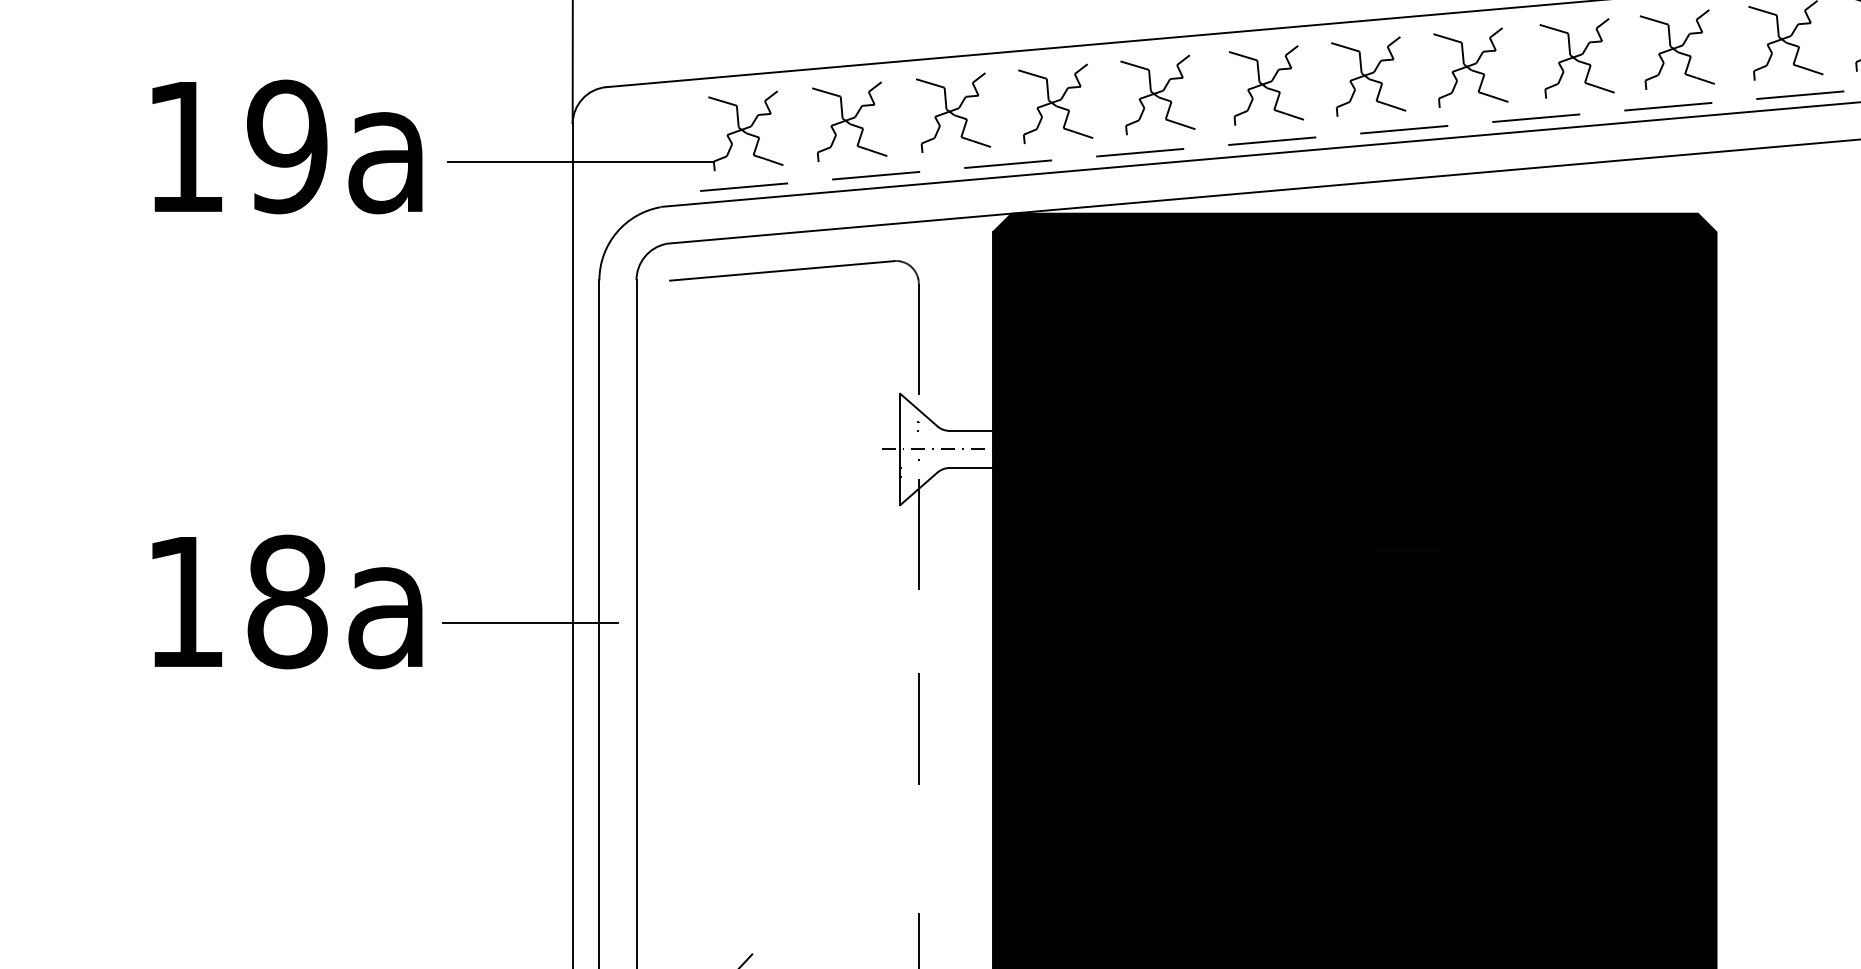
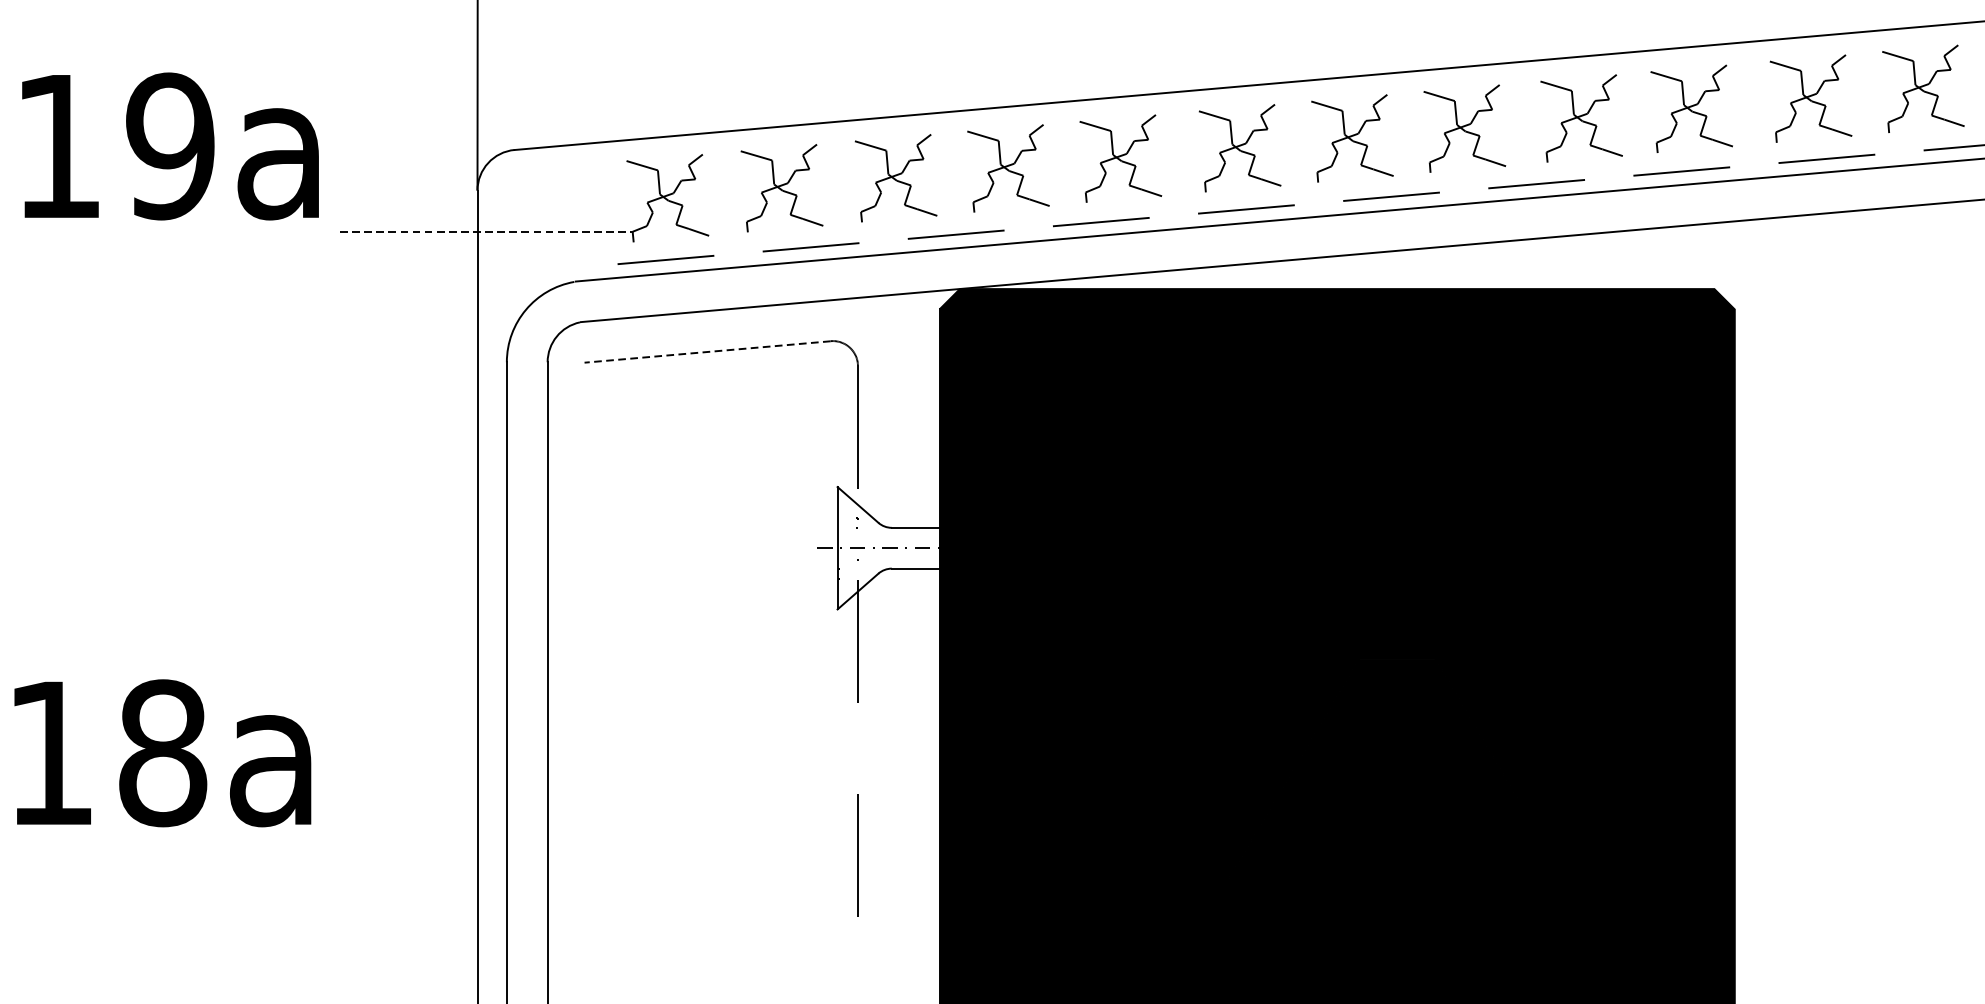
text: (287, 146) -> (170, 145), moved
line: (581, 161) -> (487, 231), solid -> dashed
line: (781, 270) -> (707, 351), solid -> dashed
text: (287, 601) -> (162, 752), moved
line: (529, 623) -> (430, 739), removed

